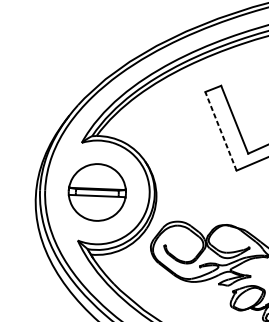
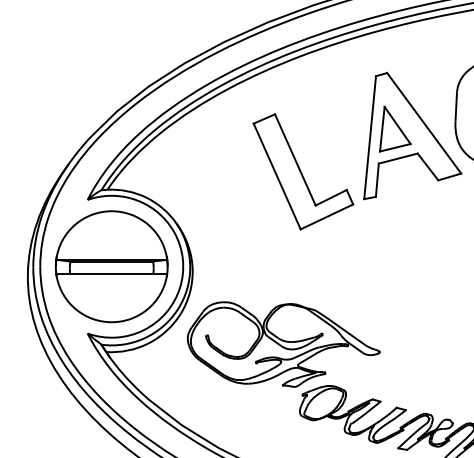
line: (221, 131) -> (277, 176), dashed -> solid
part: (97, 192) -> (111, 266), size x1.43

